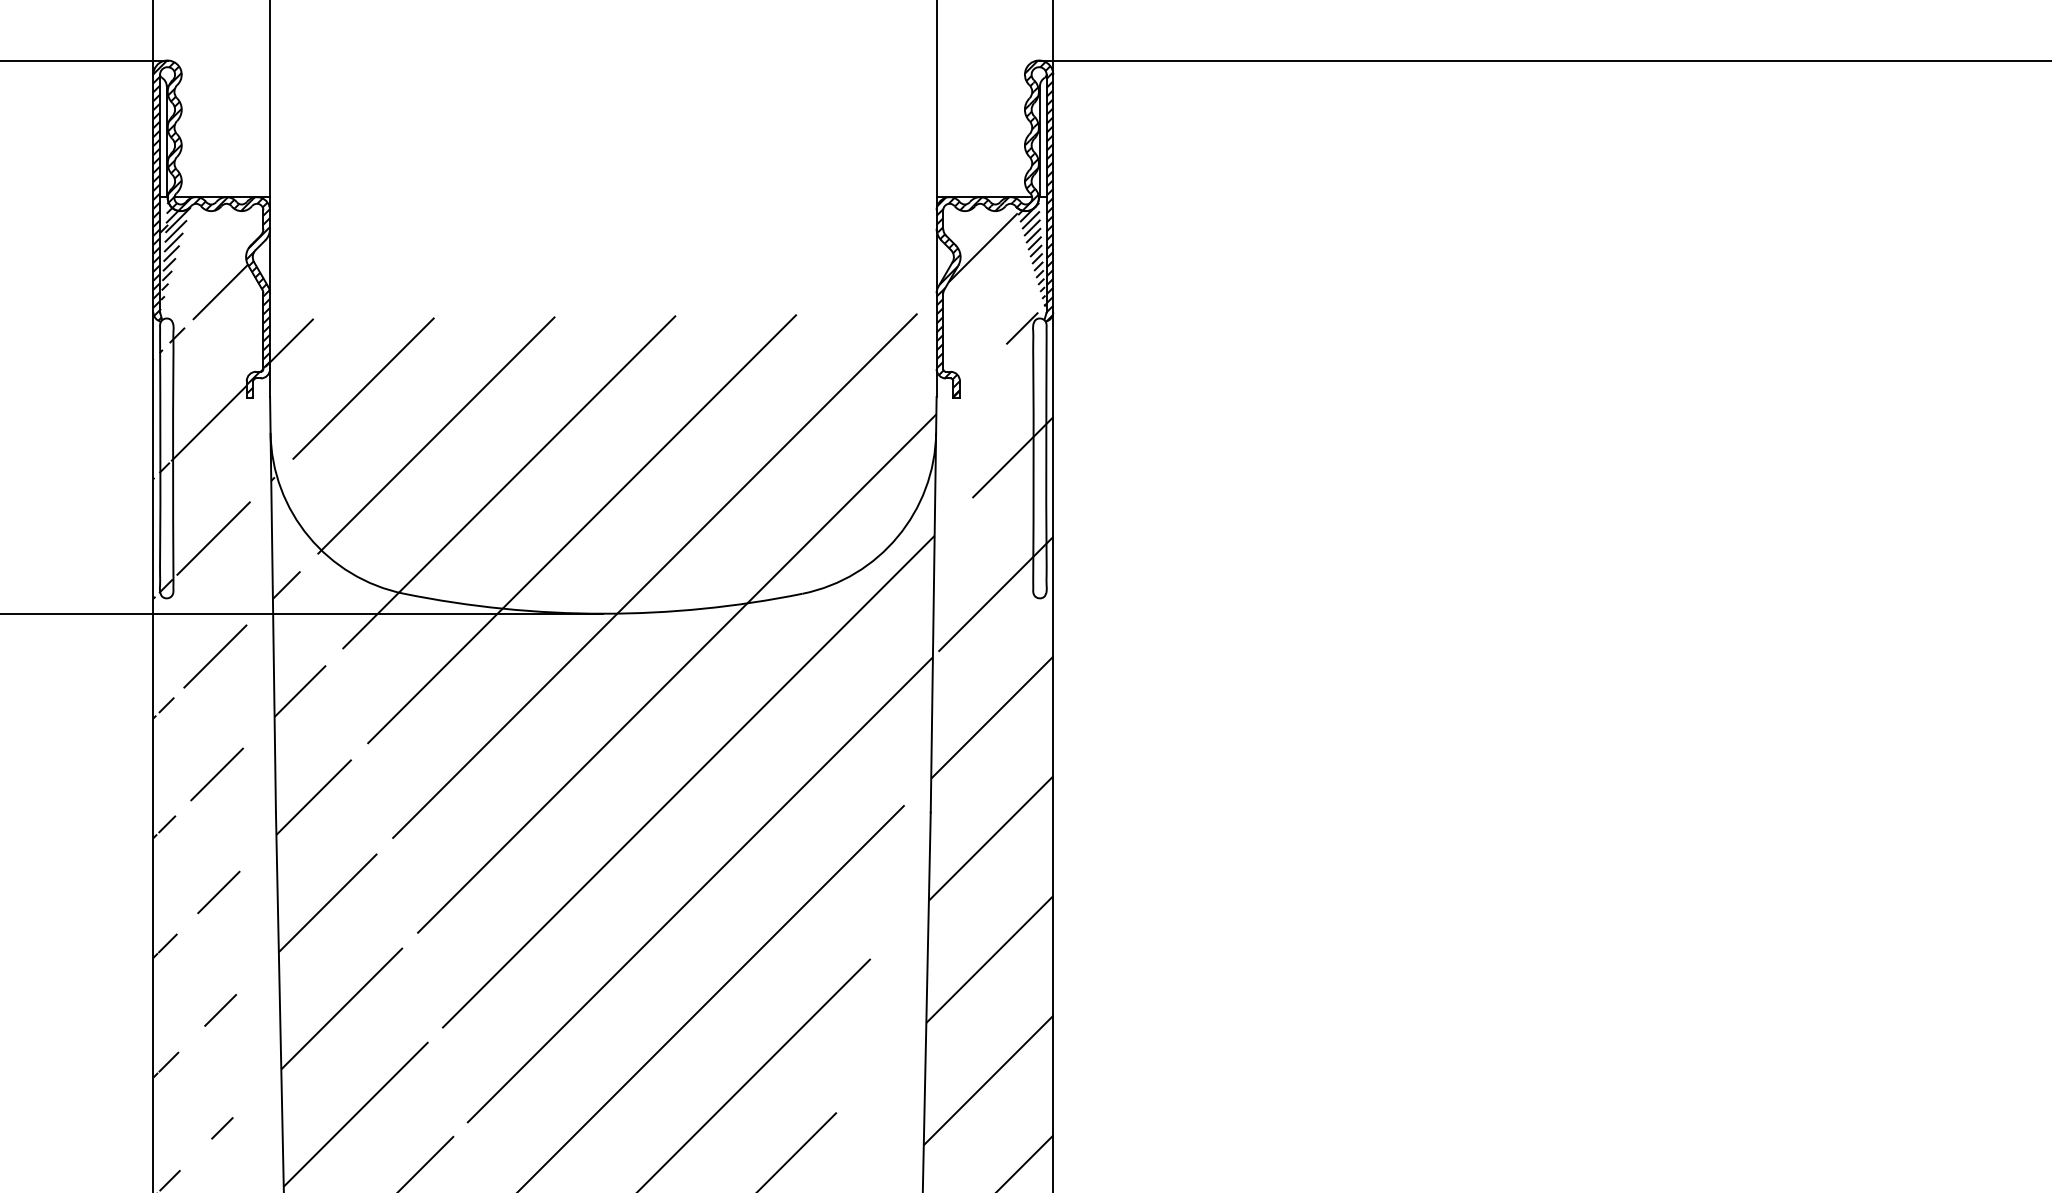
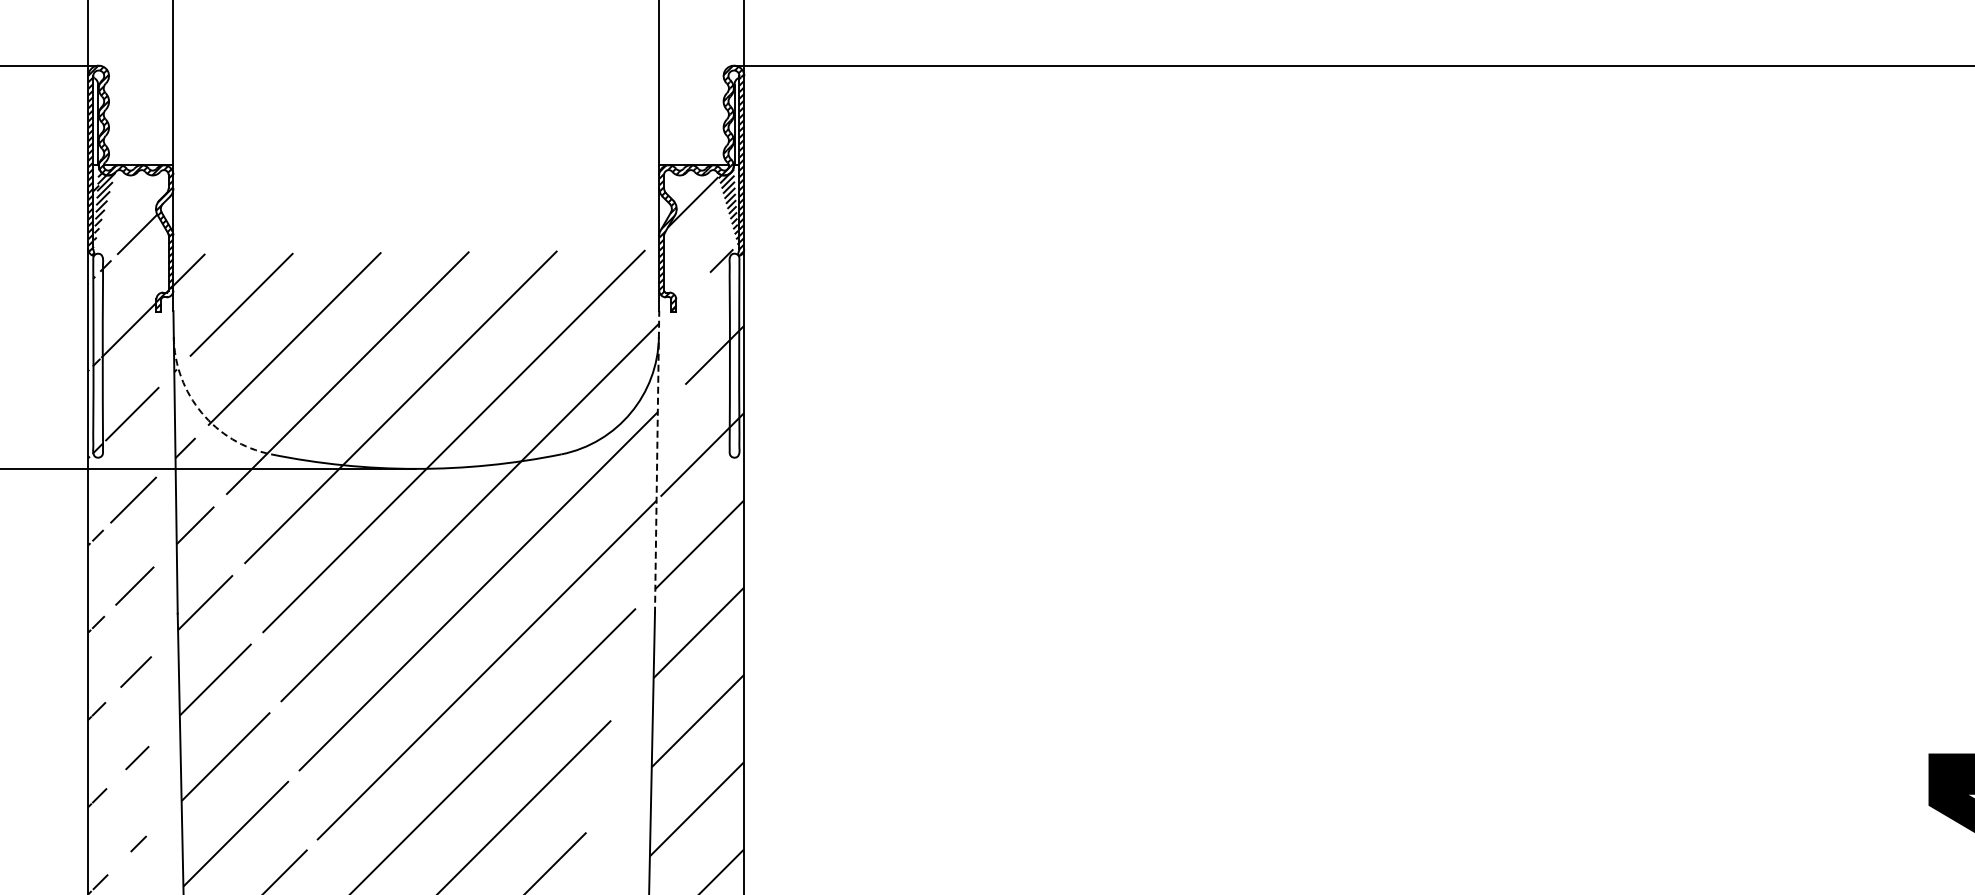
arc: (308, 536) -> (201, 412), solid -> dashed
line: (934, 603) -> (657, 461), solid -> dashed

